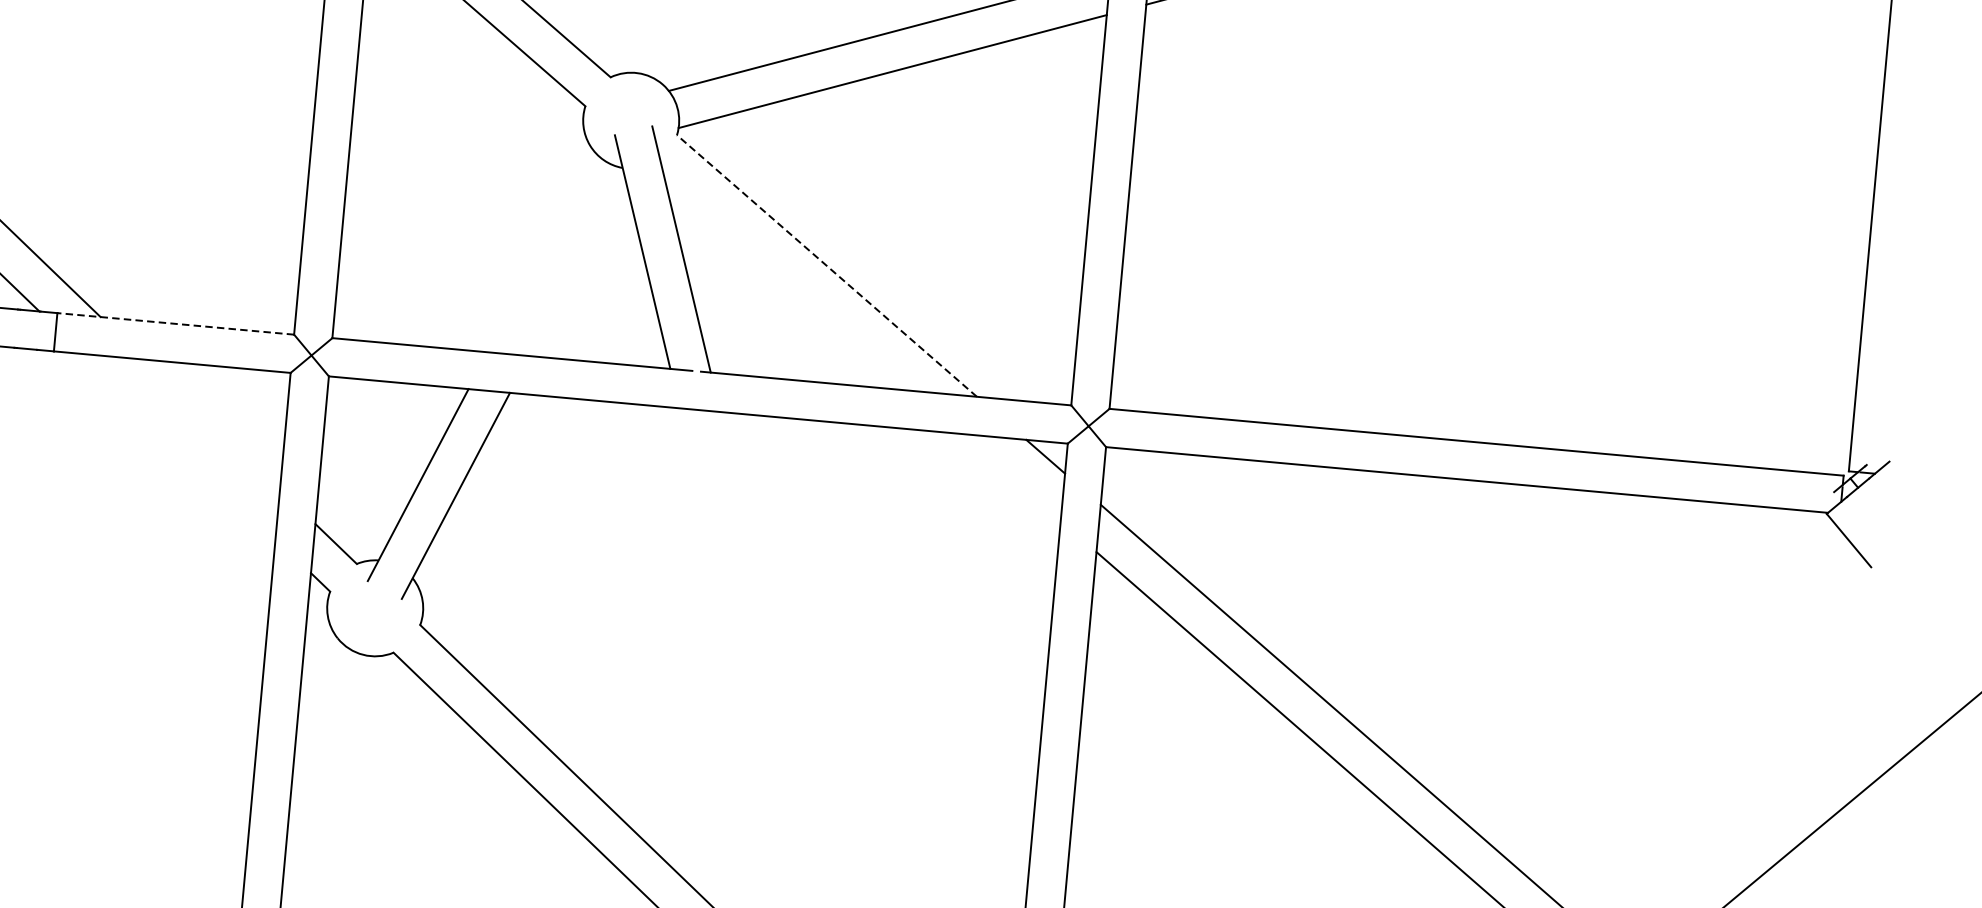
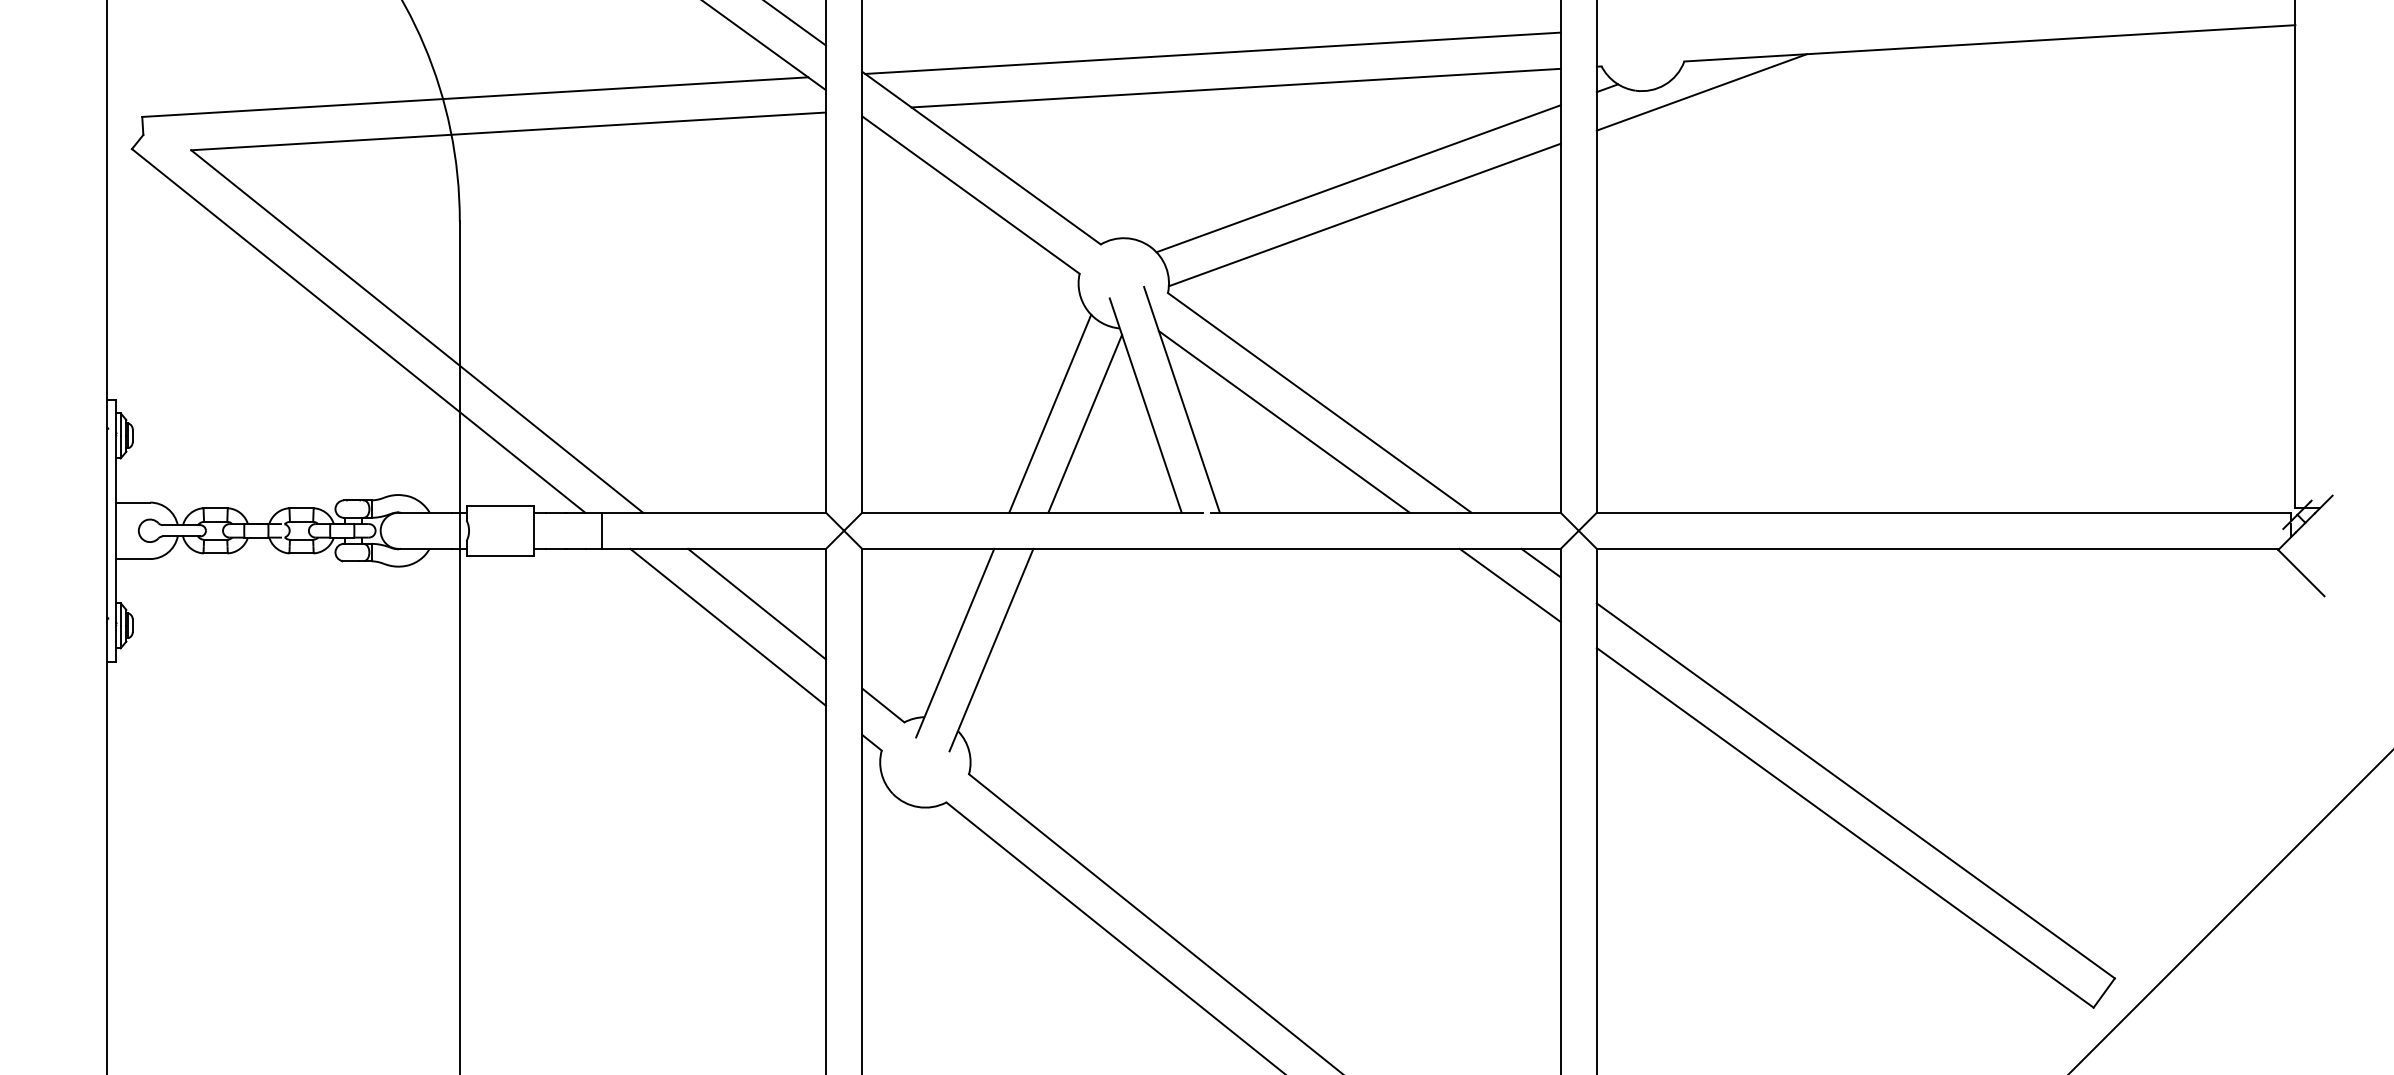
line: (541, 251) -> (1050, 413), added
line: (577, 265) -> (1085, 423), added
line: (826, 265) -> (1319, 402), dashed -> solid
line: (786, 282) -> (1283, 421), added
line: (176, 323) -> (714, 512), dashed -> solid
line: (212, 424) -> (757, 603), added
line: (180, 445) -> (728, 626), added
line: (1010, 476) -> (1509, 584), added

